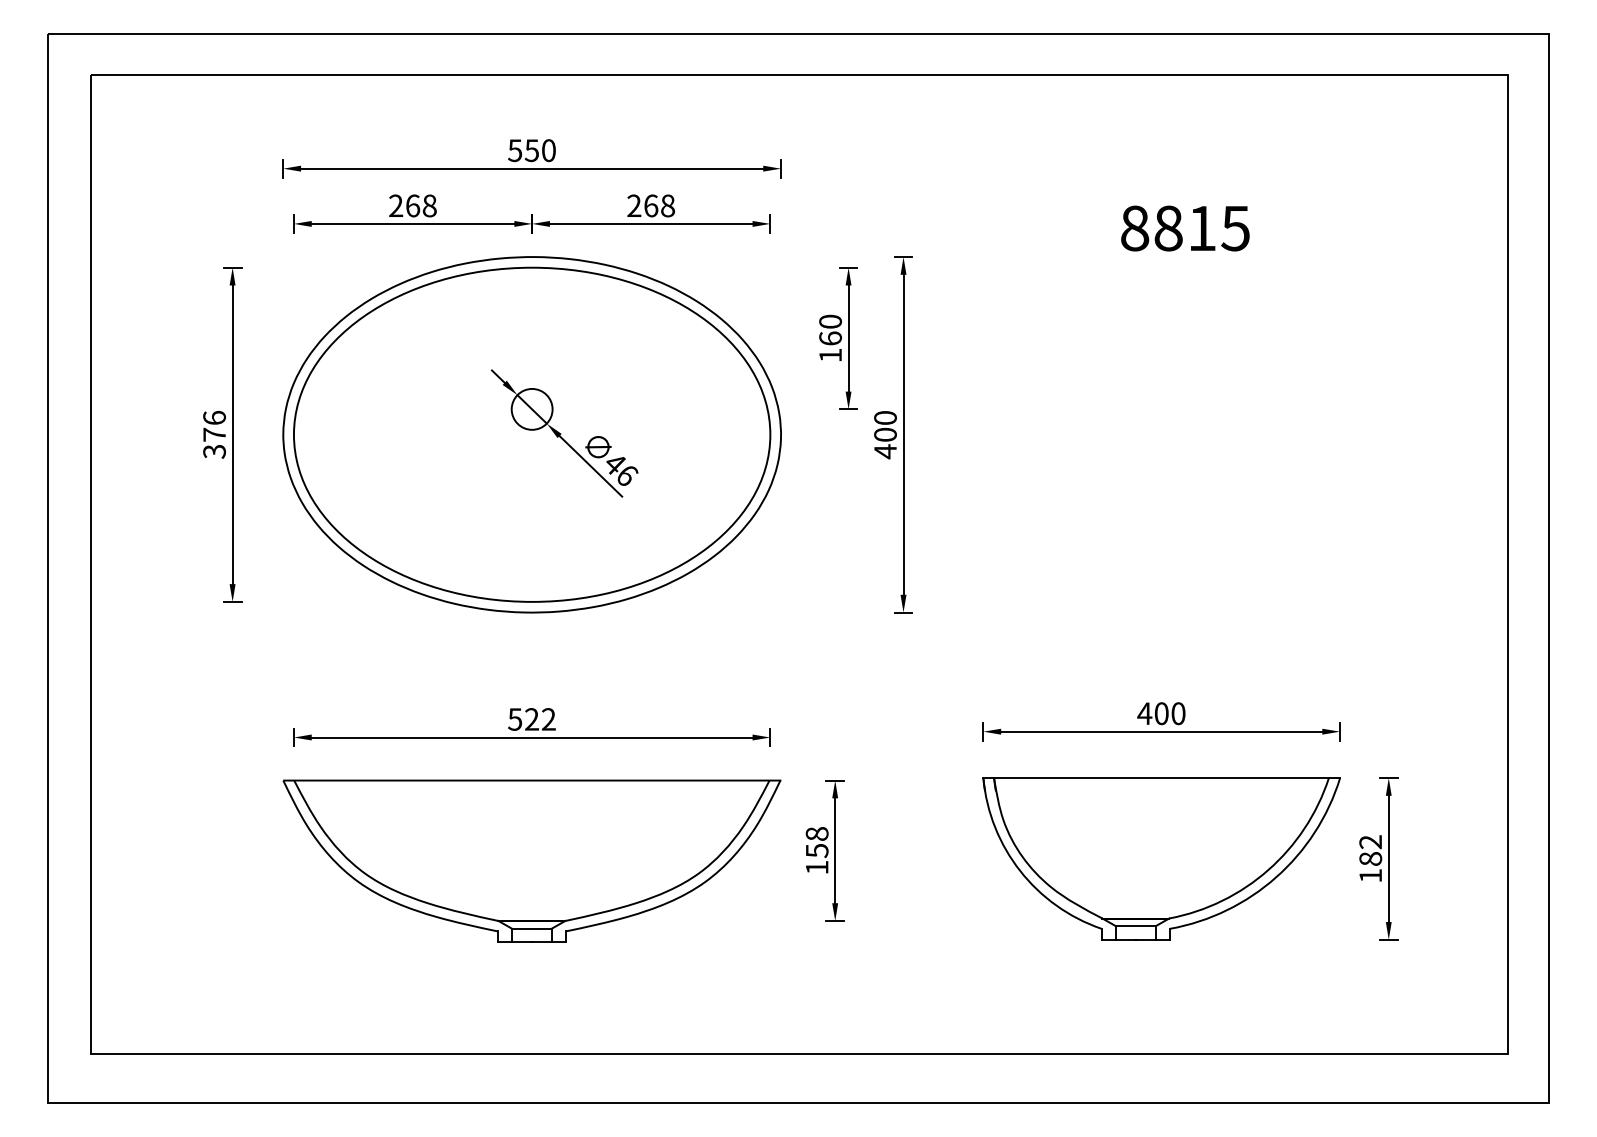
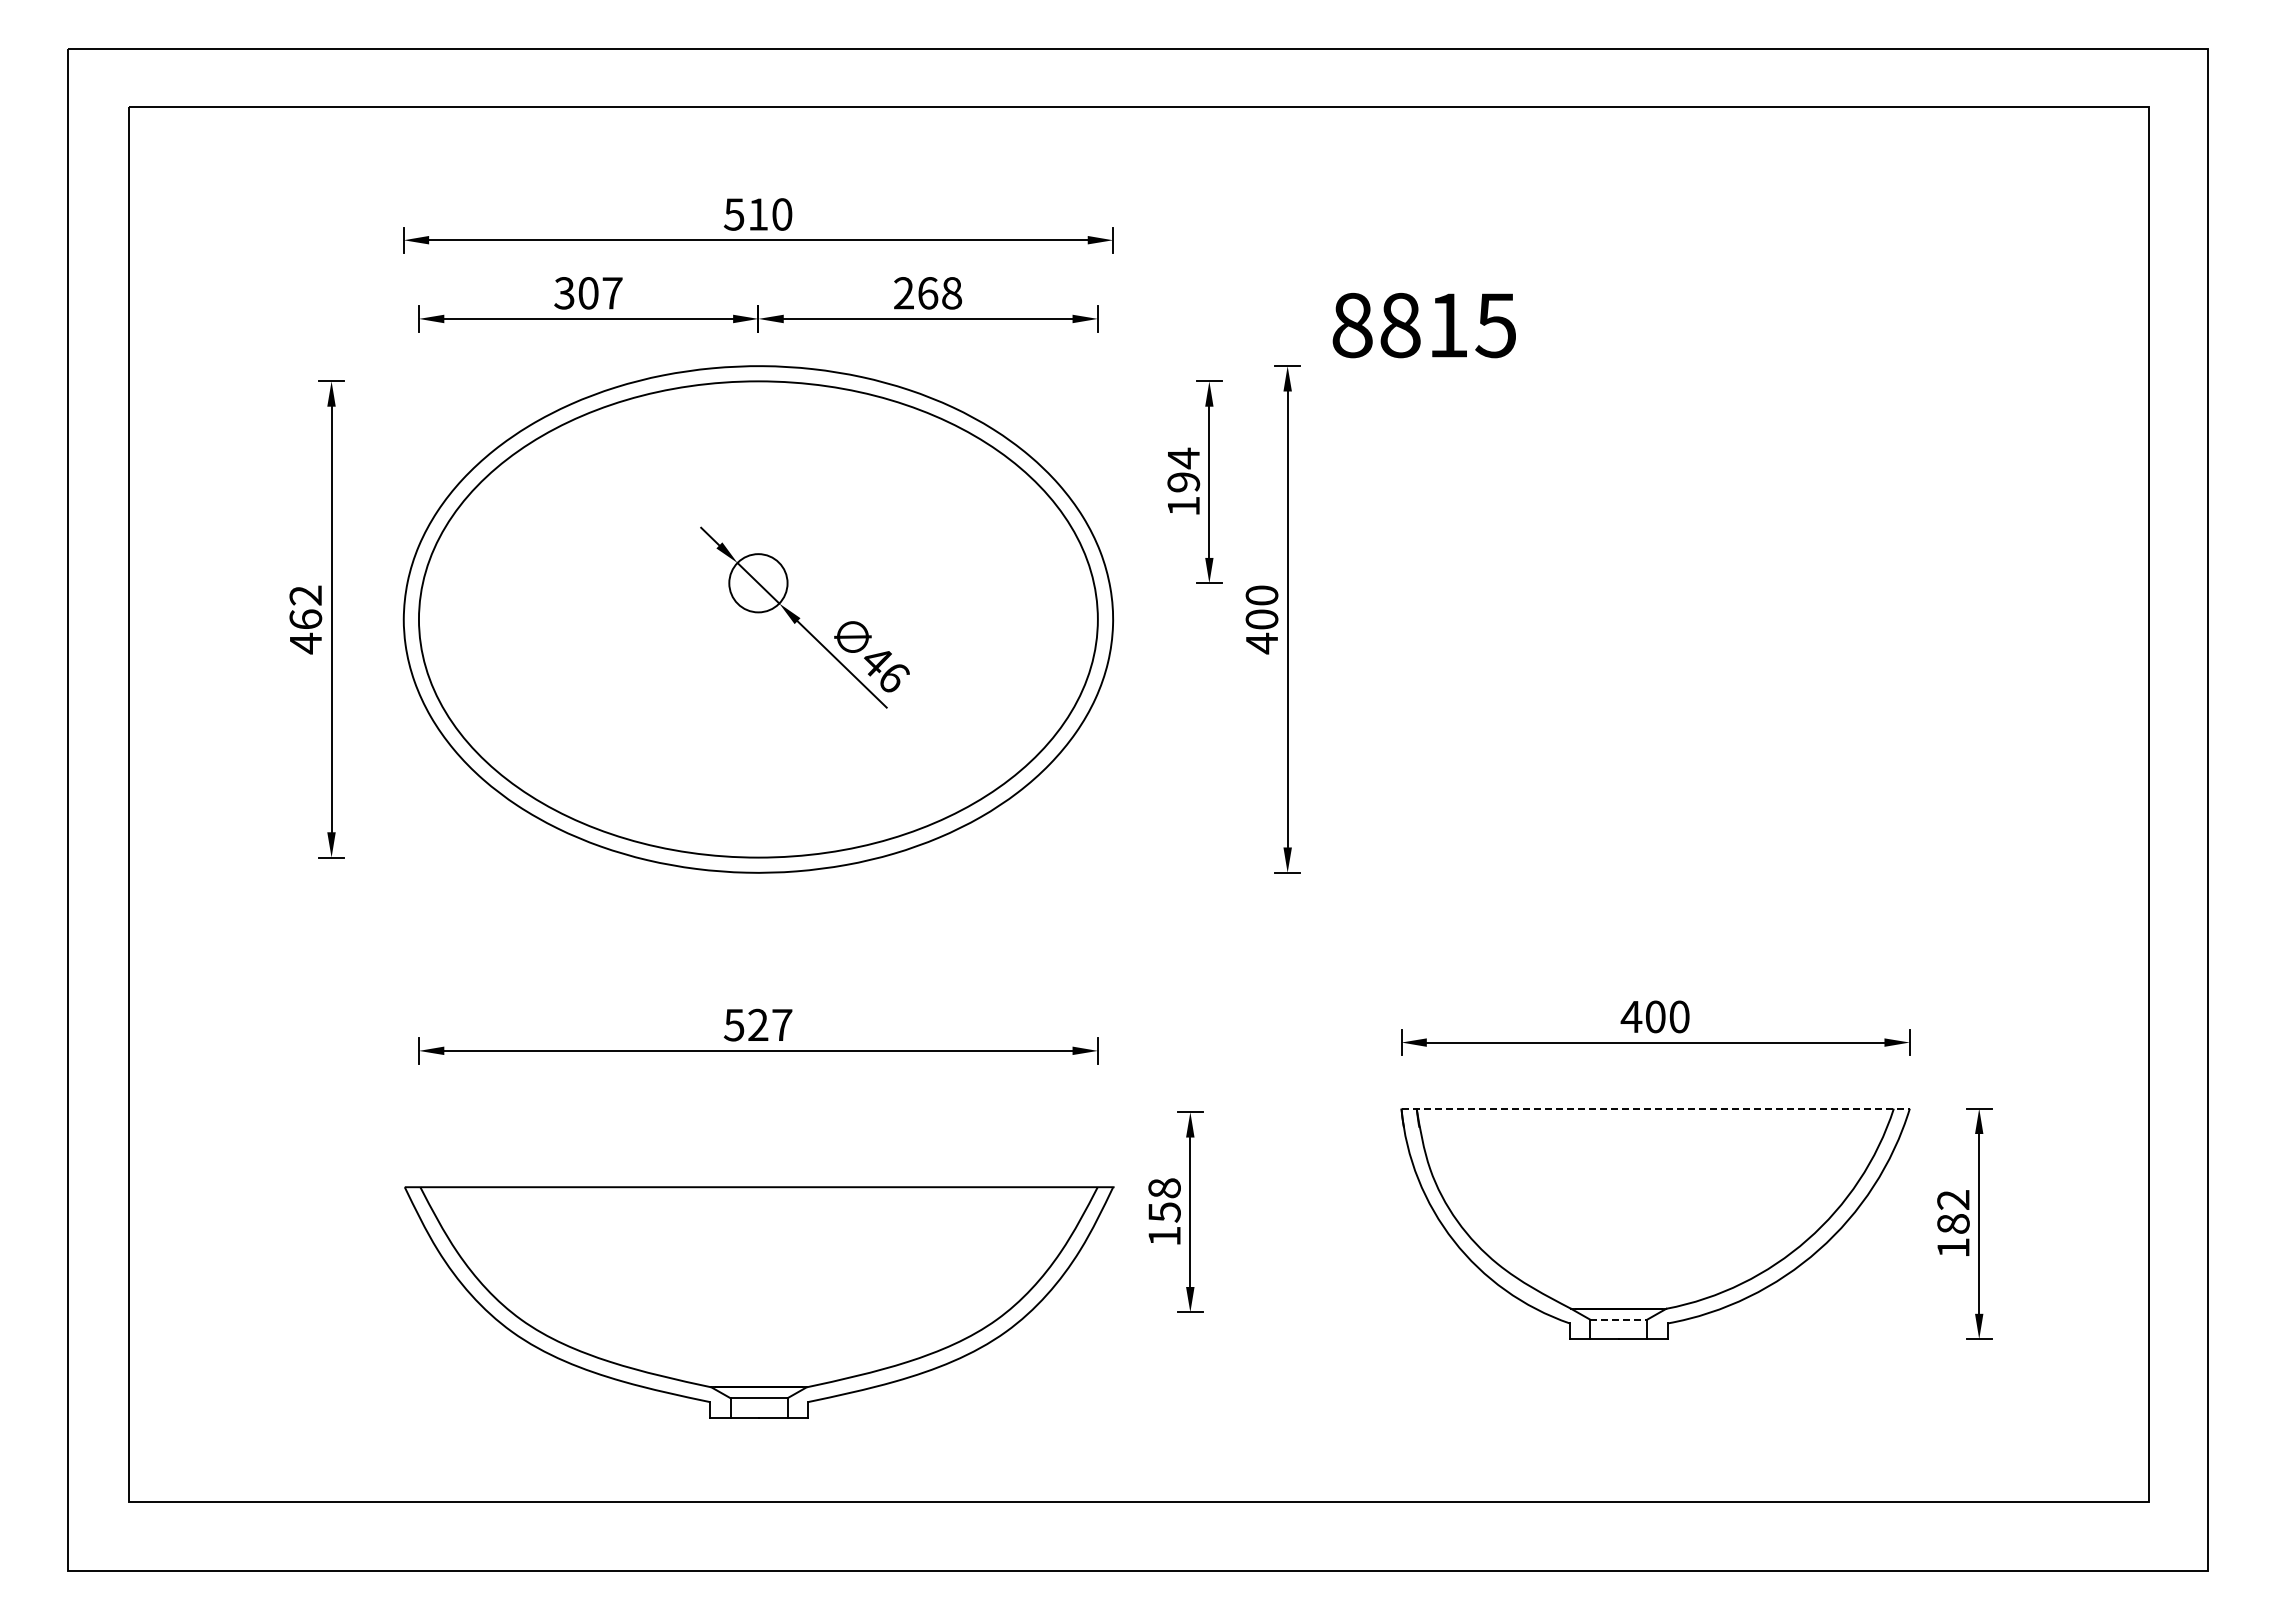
text: (531, 150) -> (757, 214), 550 -> 510
text: (412, 206) -> (588, 293), 268 -> 307
text: (1184, 228) -> (1423, 325), moved
text: (830, 329) -> (1183, 469), 160 -> 194
text: (214, 434) -> (305, 619), 376 -> 462
text: (549, 719) -> (782, 1024), 522 -> 527
line: (1162, 777) -> (1656, 1108), solid -> dashed
part: (532, 861) -> (759, 1302), moved
line: (1136, 926) -> (1619, 1319), solid -> dashed

